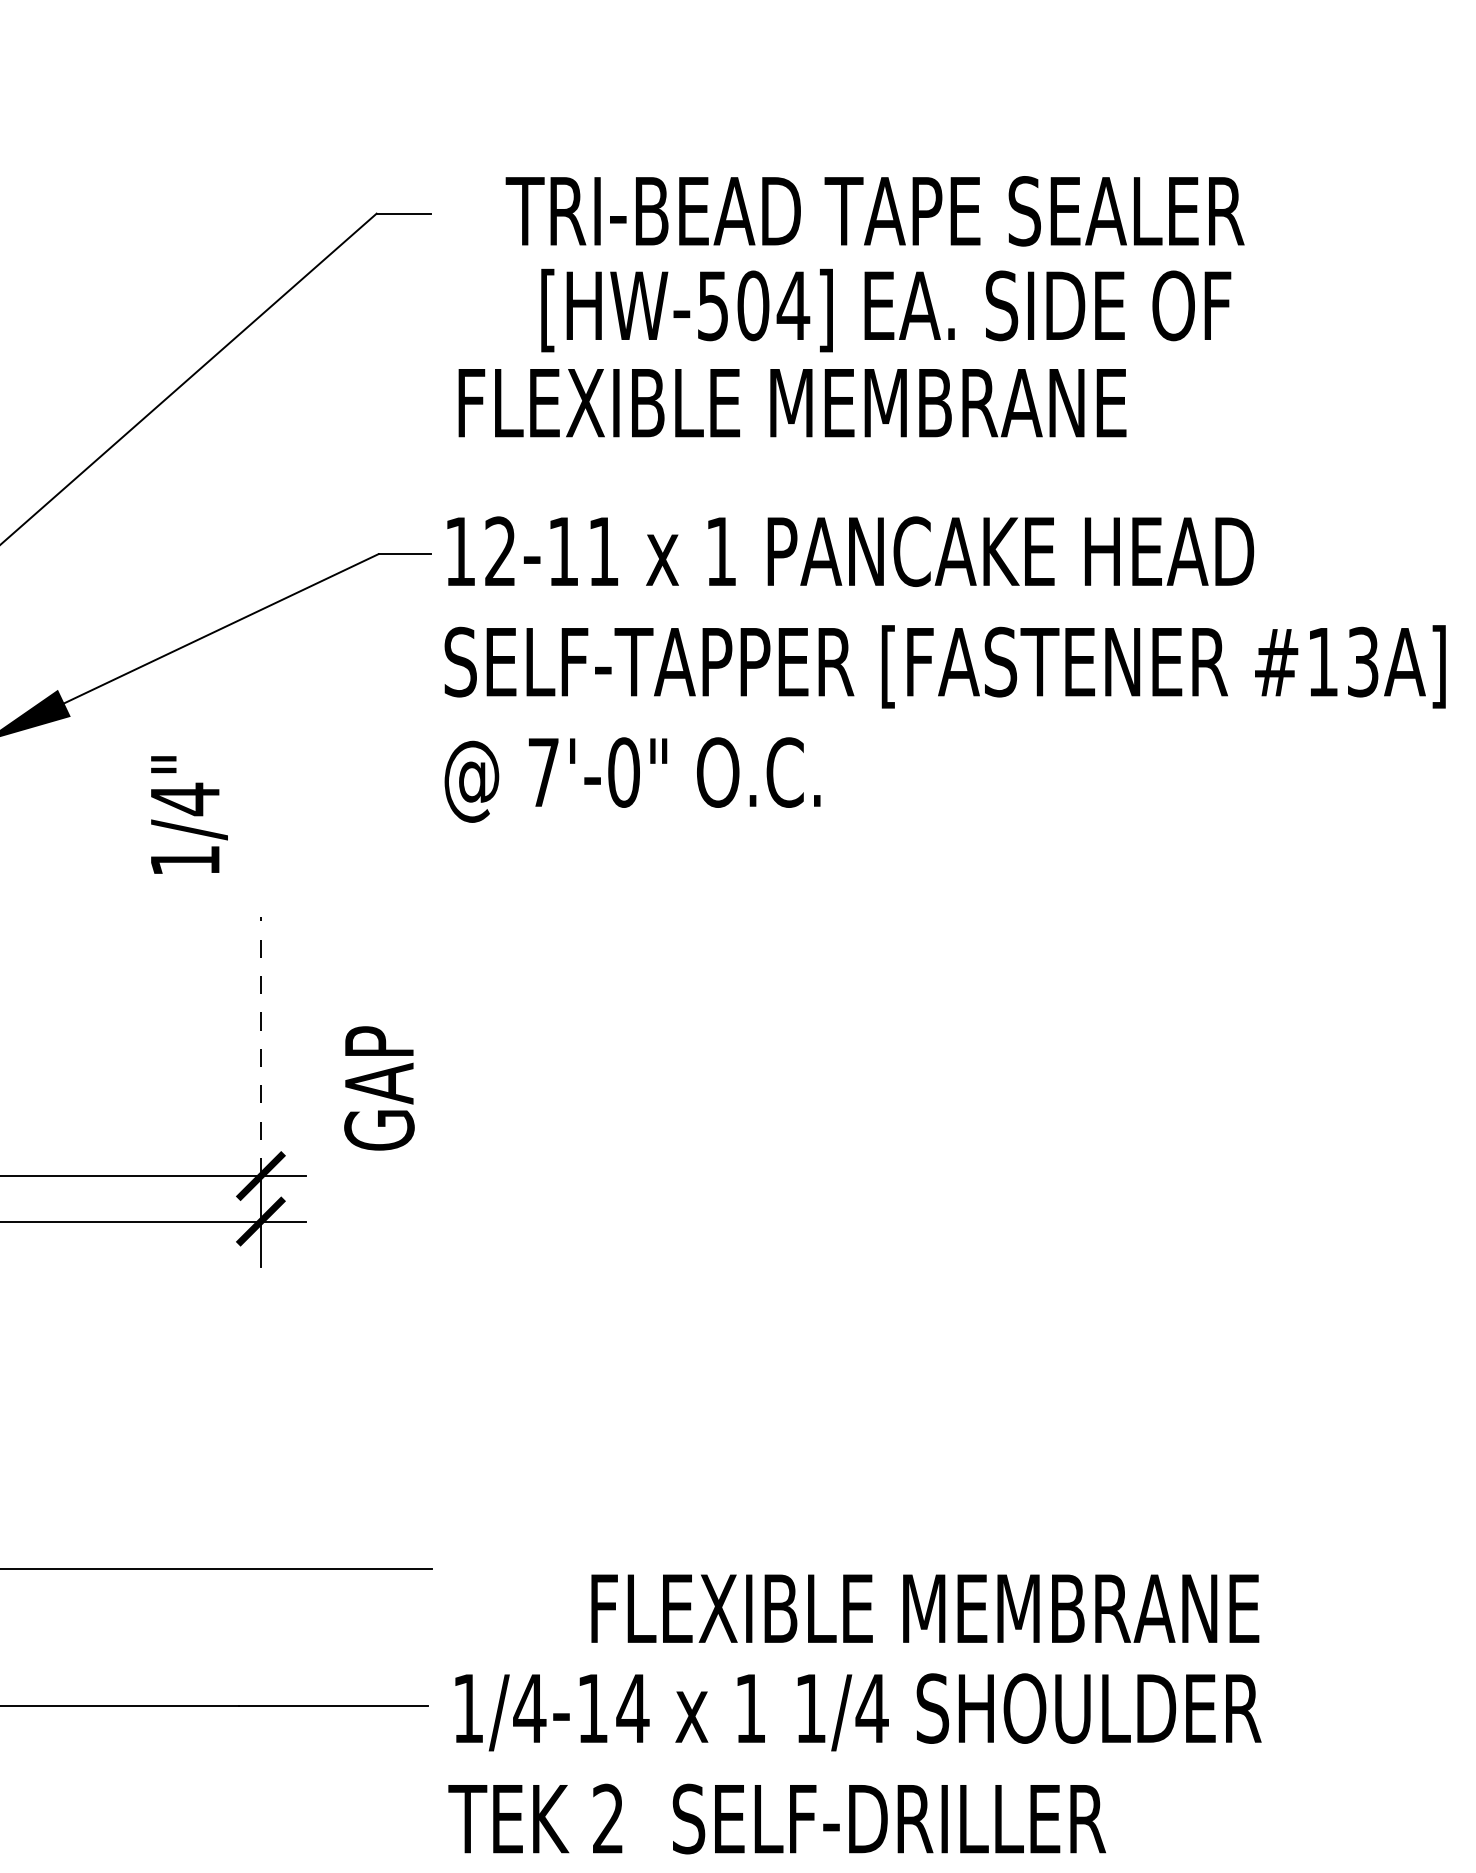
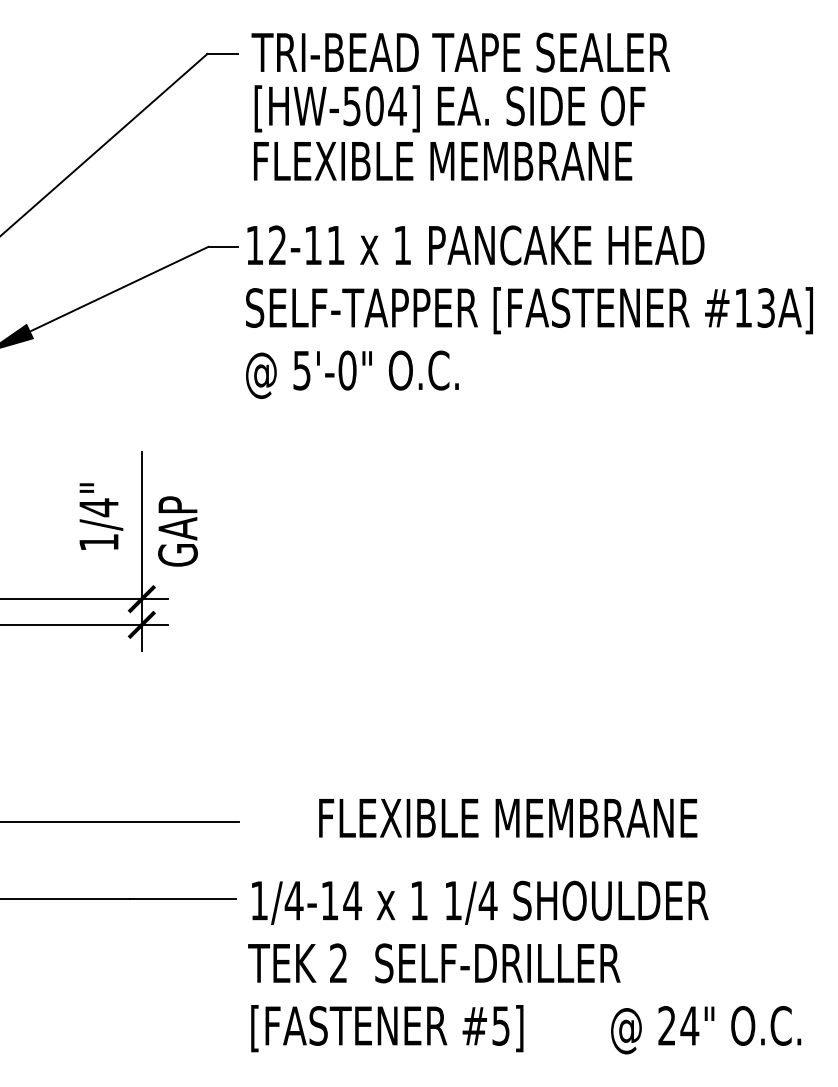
text: (874, 211) -> (460, 52), moved
text: (885, 309) -> (449, 108), moved
text: (542, 772) -> (301, 370), 7'-0" -> 5'-0"
text: (189, 814) -> (101, 516), moved
line: (260, 1046) -> (141, 525), dashed -> solid
text: (378, 1088) -> (177, 531), moved
text: (925, 1609) -> (508, 818), moved

